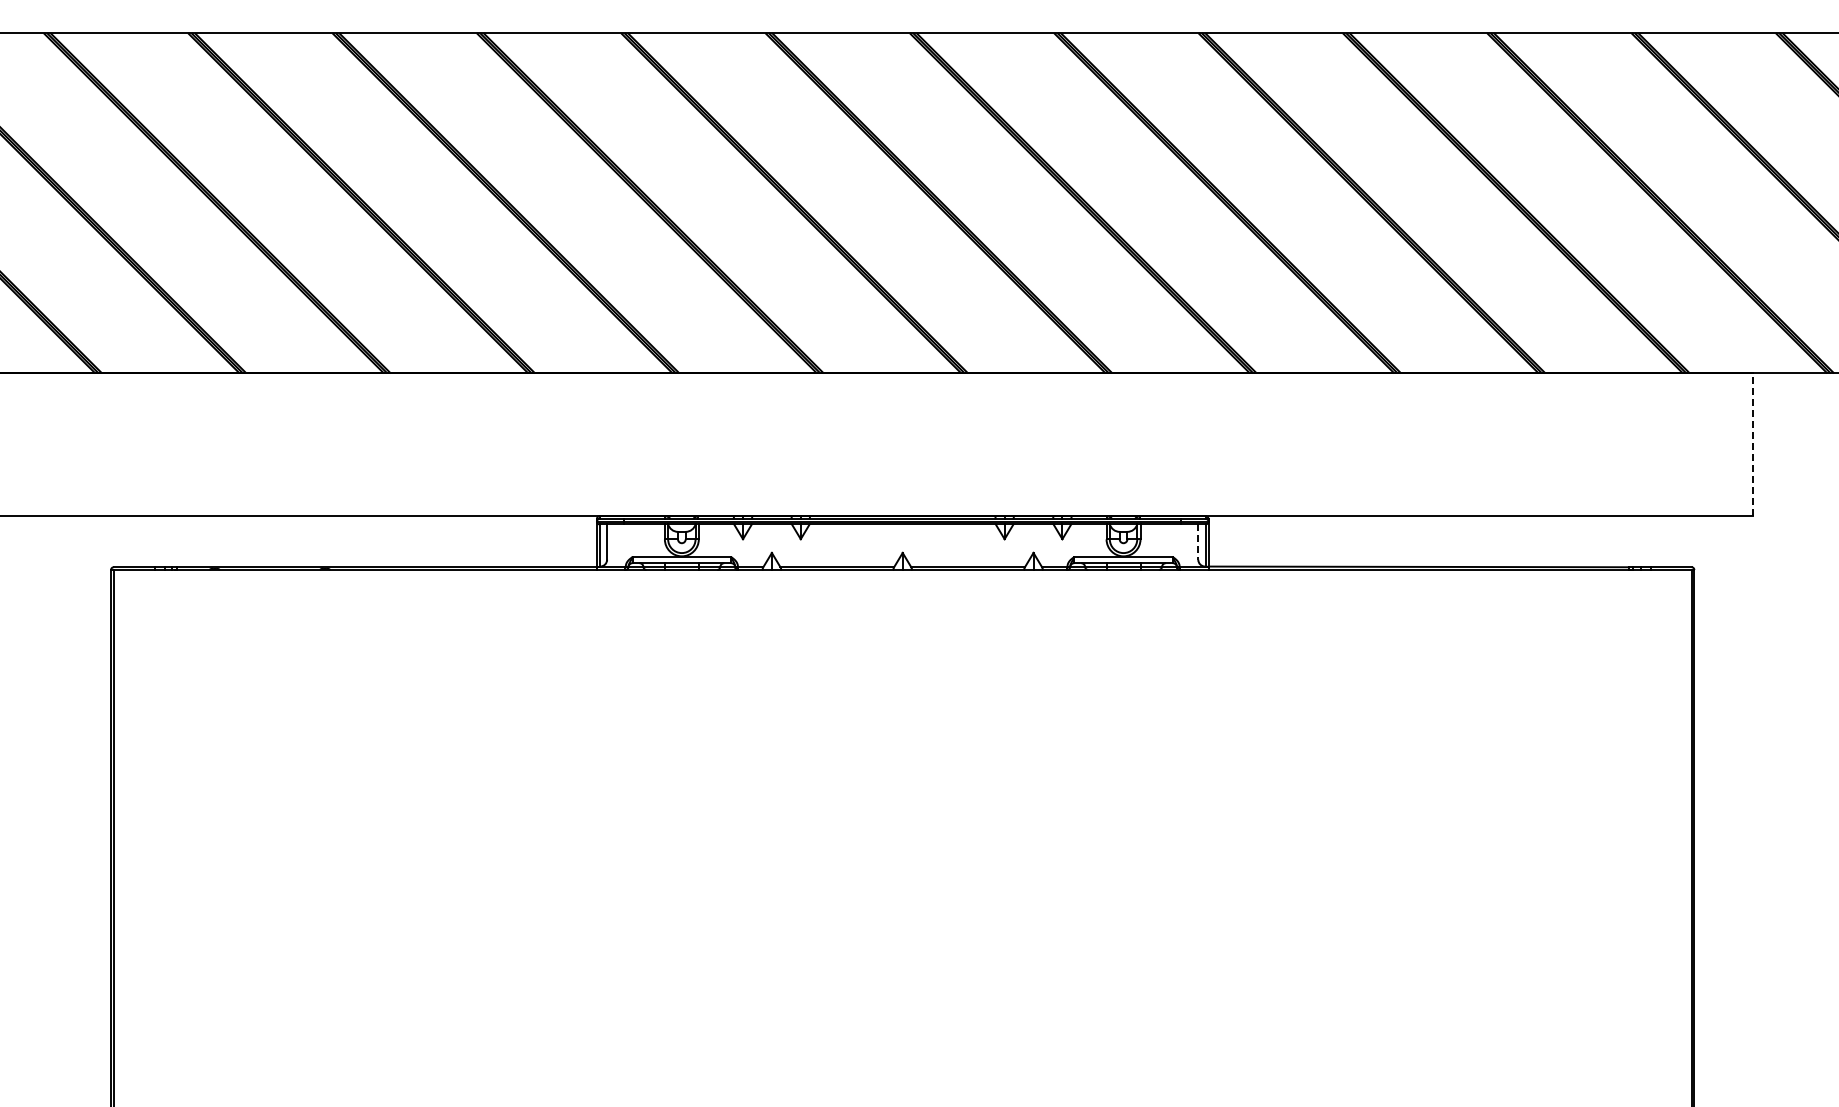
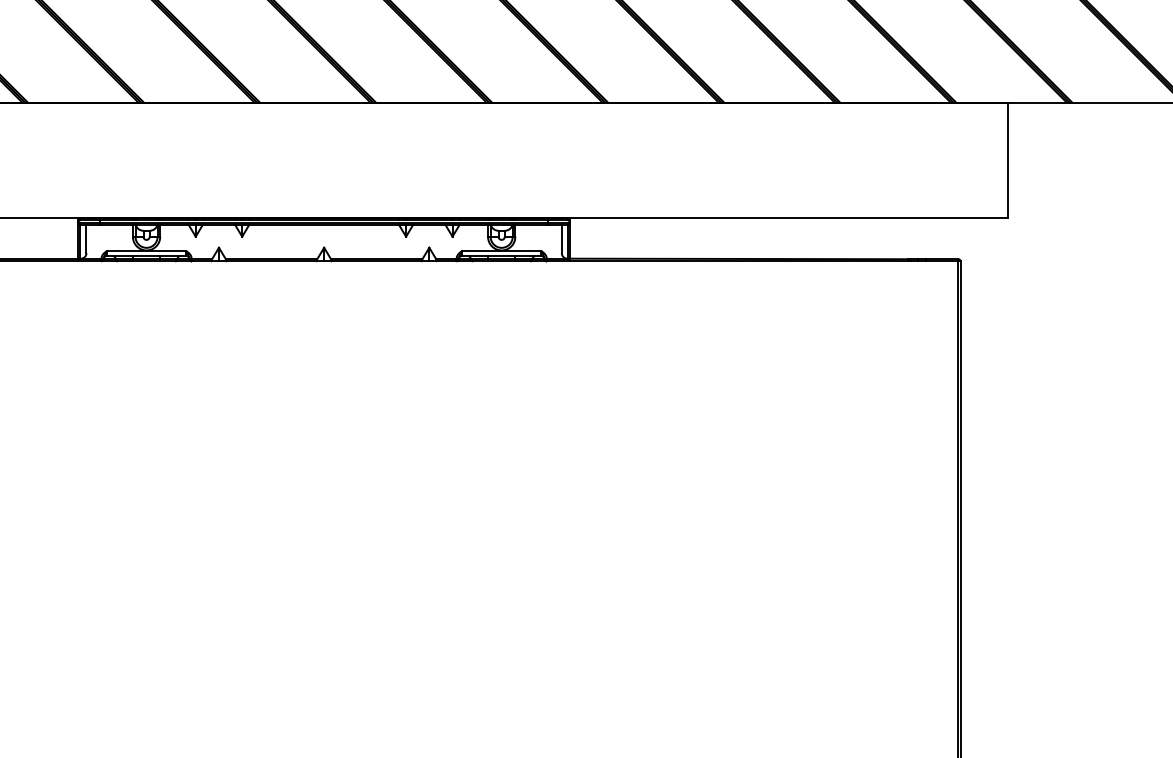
line: (1753, 444) -> (1008, 160), dashed -> solid
line: (1198, 542) -> (561, 239), dashed -> solid

